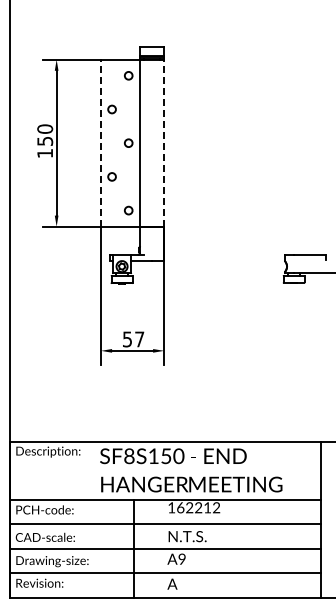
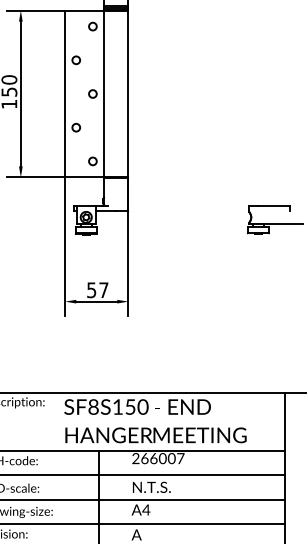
line: (100, 142) -> (64, 93), dashed -> solid
line: (164, 142) -> (128, 93), dashed -> solid
text: (194, 507) -> (158, 458), 162212 -> 266007
text: (182, 558) -> (146, 509), A9 -> A4

